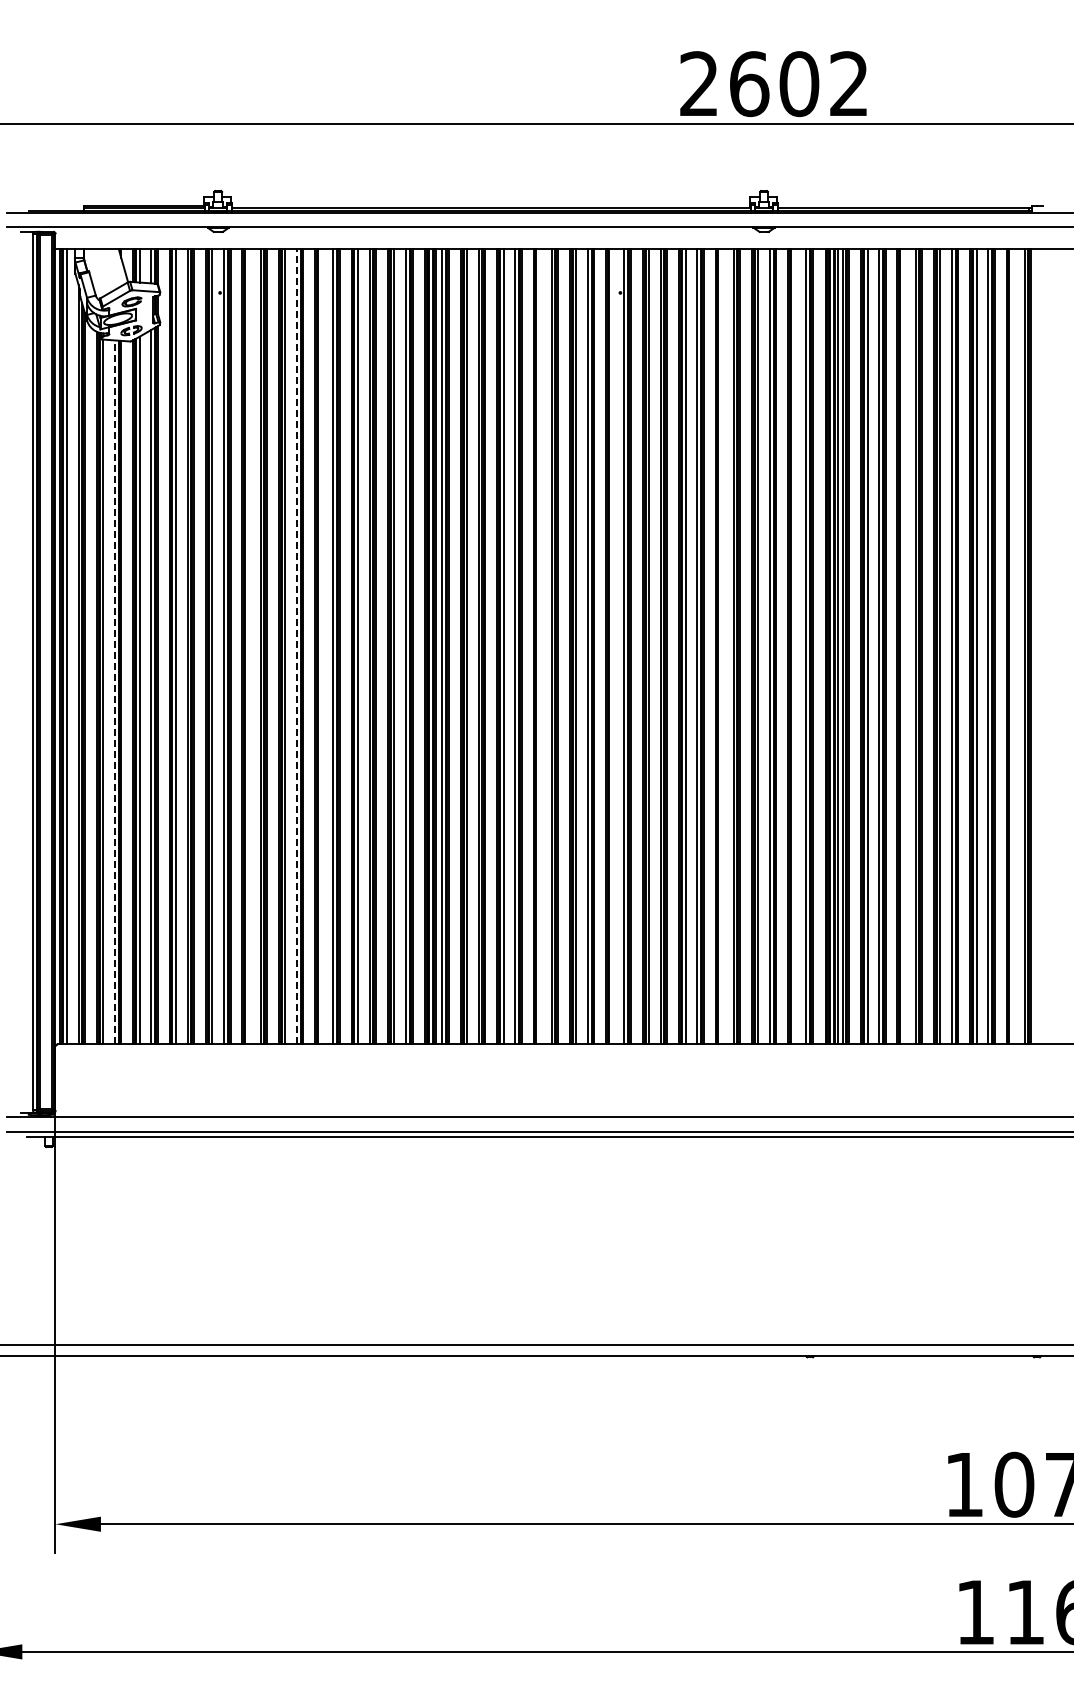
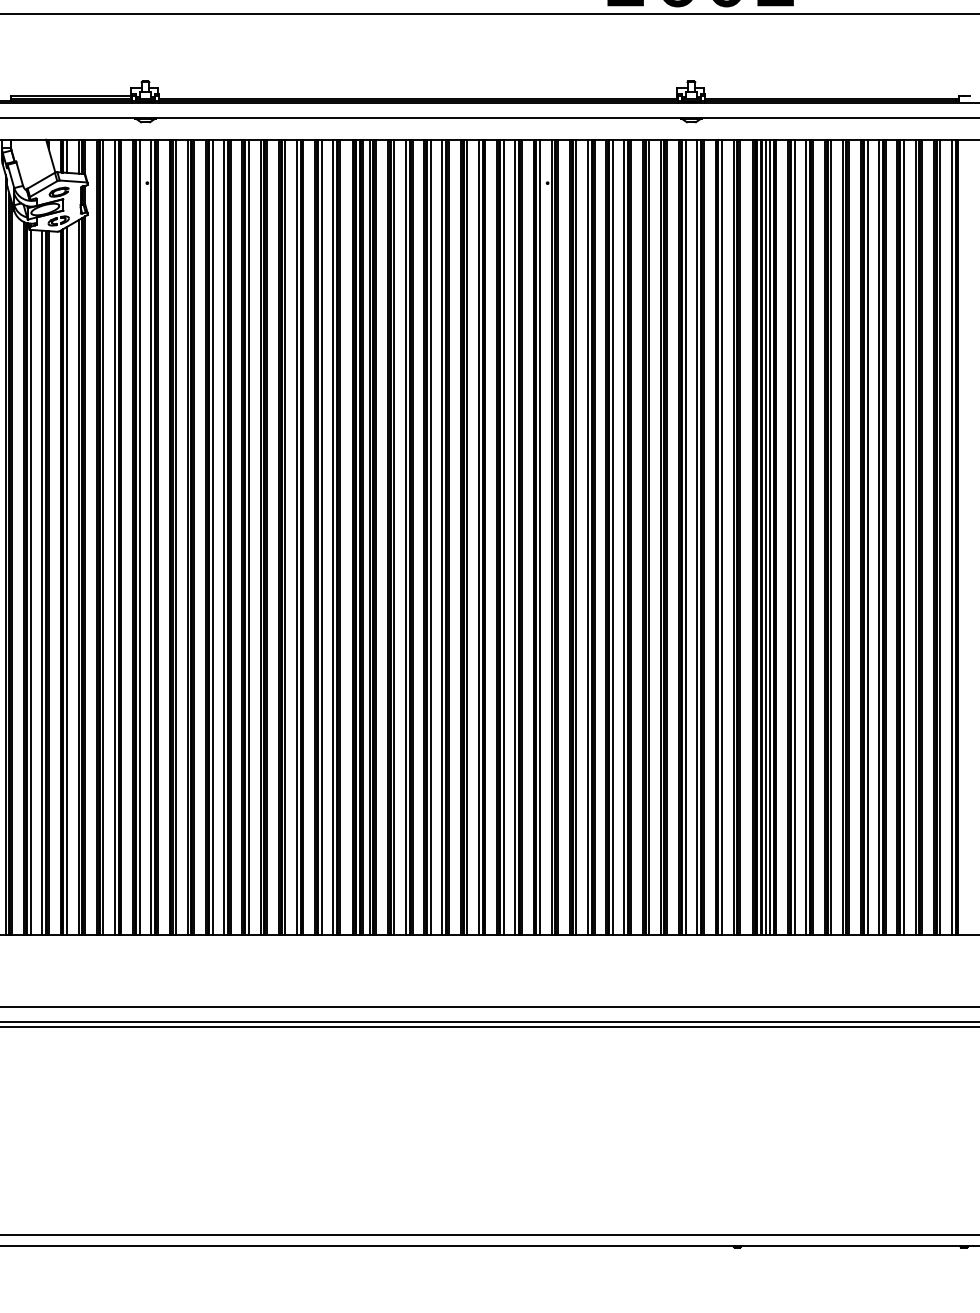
line: (248, 646) -> (175, 536), added
line: (296, 646) -> (223, 536), dashed -> solid
line: (321, 646) -> (248, 536), added
line: (540, 646) -> (467, 536), added
line: (612, 646) -> (539, 536), added
line: (721, 646) -> (648, 536), added
line: (794, 646) -> (721, 536), added
line: (903, 646) -> (830, 536), added
line: (1013, 646) -> (940, 536), added
line: (114, 692) -> (41, 582), dashed -> solid

